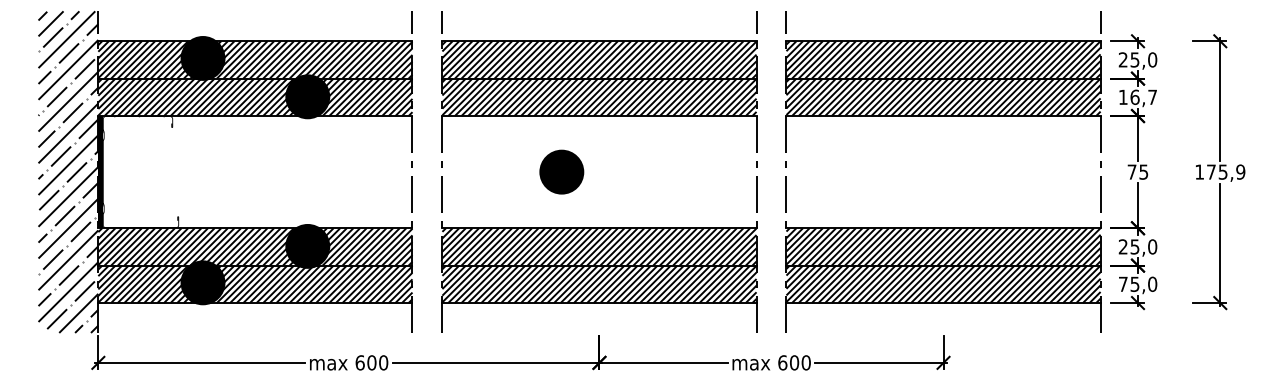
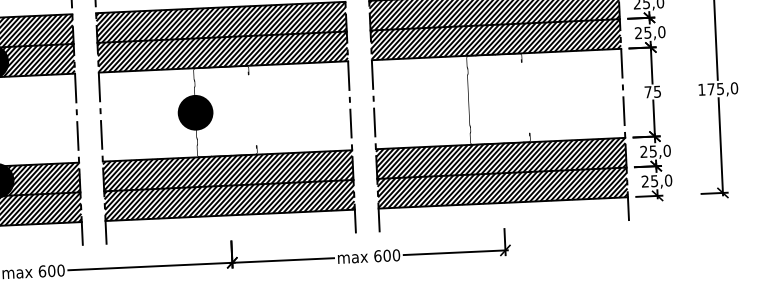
text: (1137, 96) -> (649, 32), 16,7 -> 25,0
text: (1240, 171) -> (734, 87), 175,9 -> 175,0
fill: (599, 172) -> (225, 111), added
fill: (943, 172) -> (498, 99), added
text: (1122, 283) -> (644, 180), 75,0 -> 25,0

